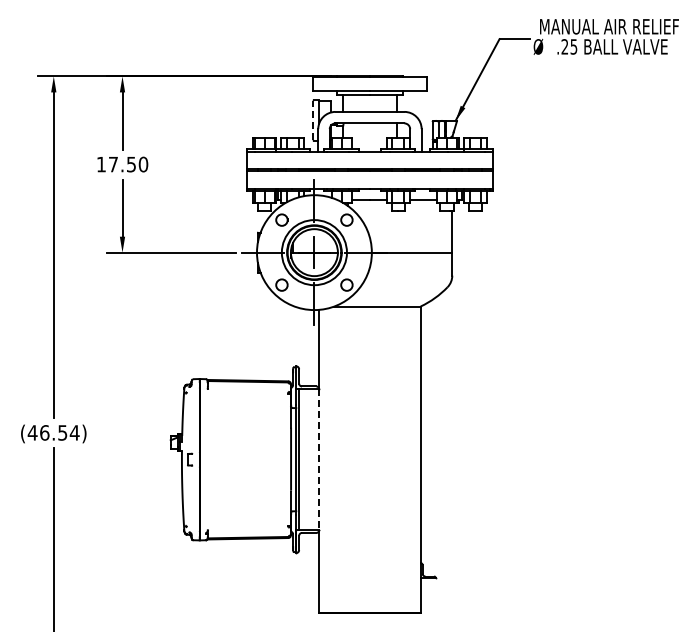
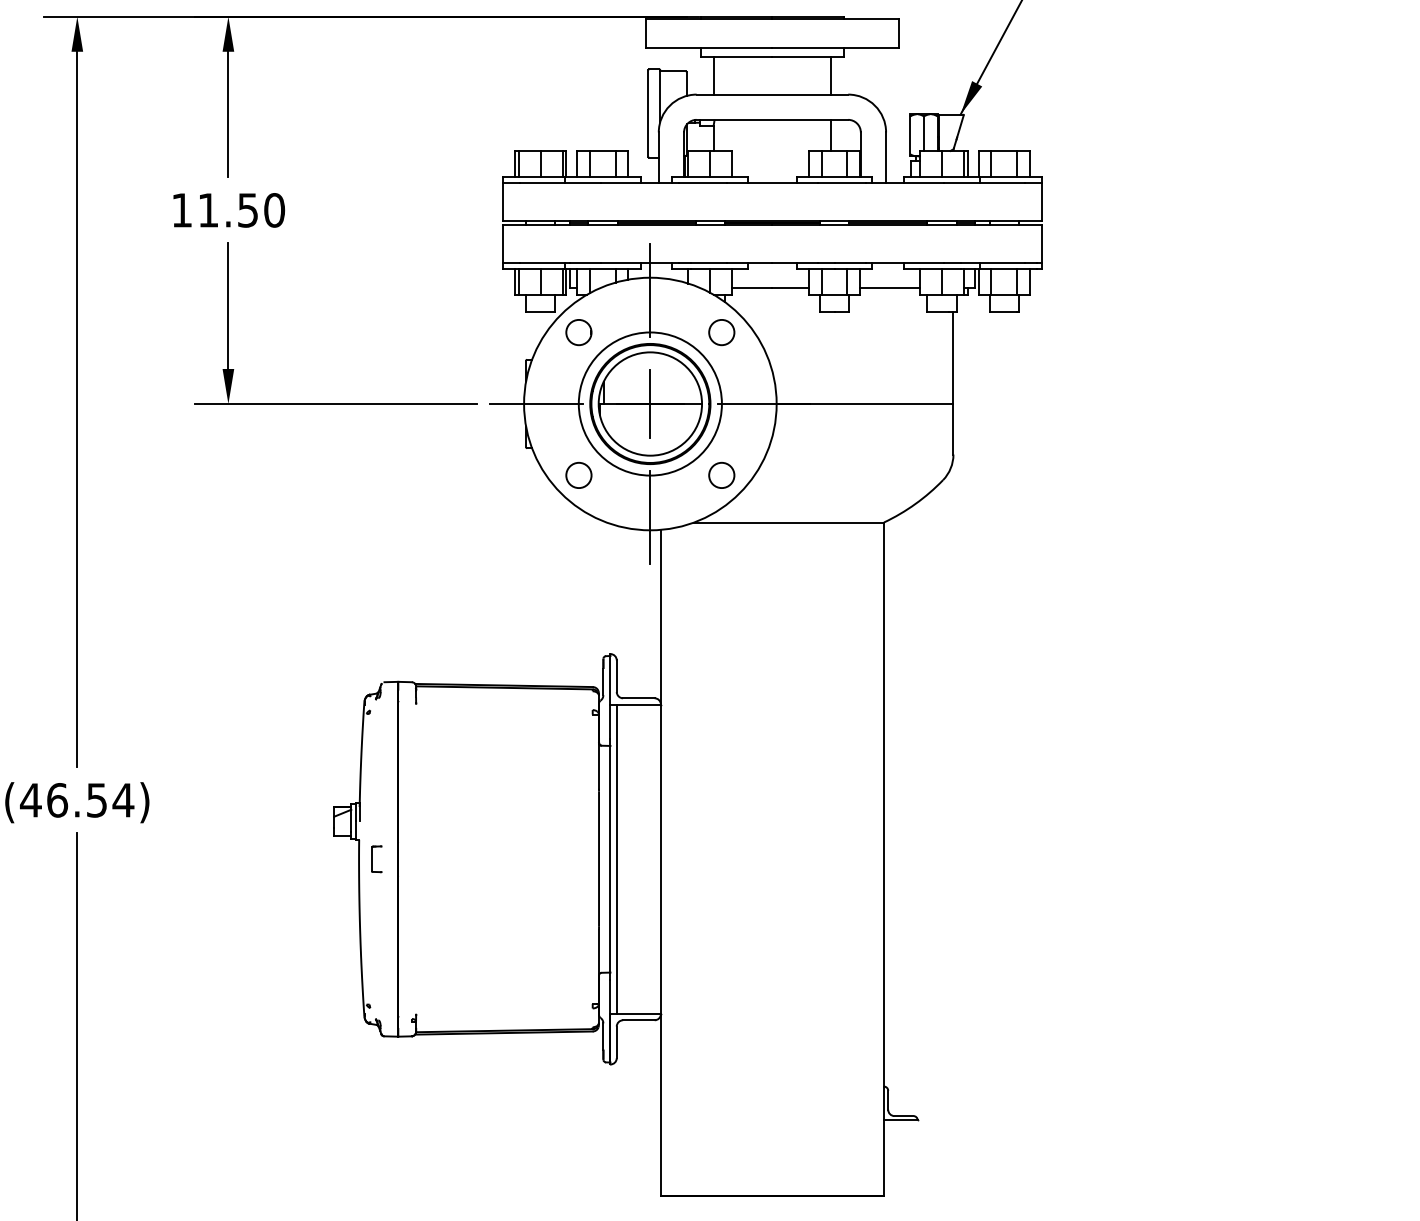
line: (313, 120) -> (648, 113), dashed -> solid
text: (113, 164) -> (208, 210), 17.50 -> 11.50
line: (319, 460) -> (661, 861), dashed -> solid

